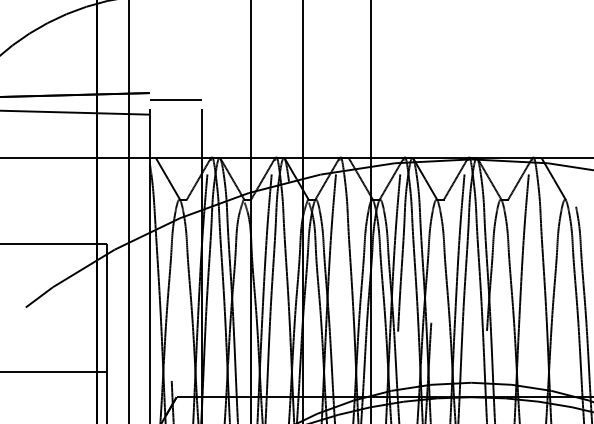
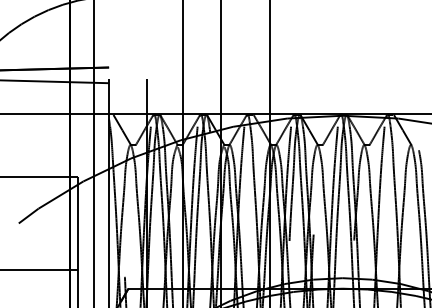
line: (176, 99) -> (128, 72), removed

